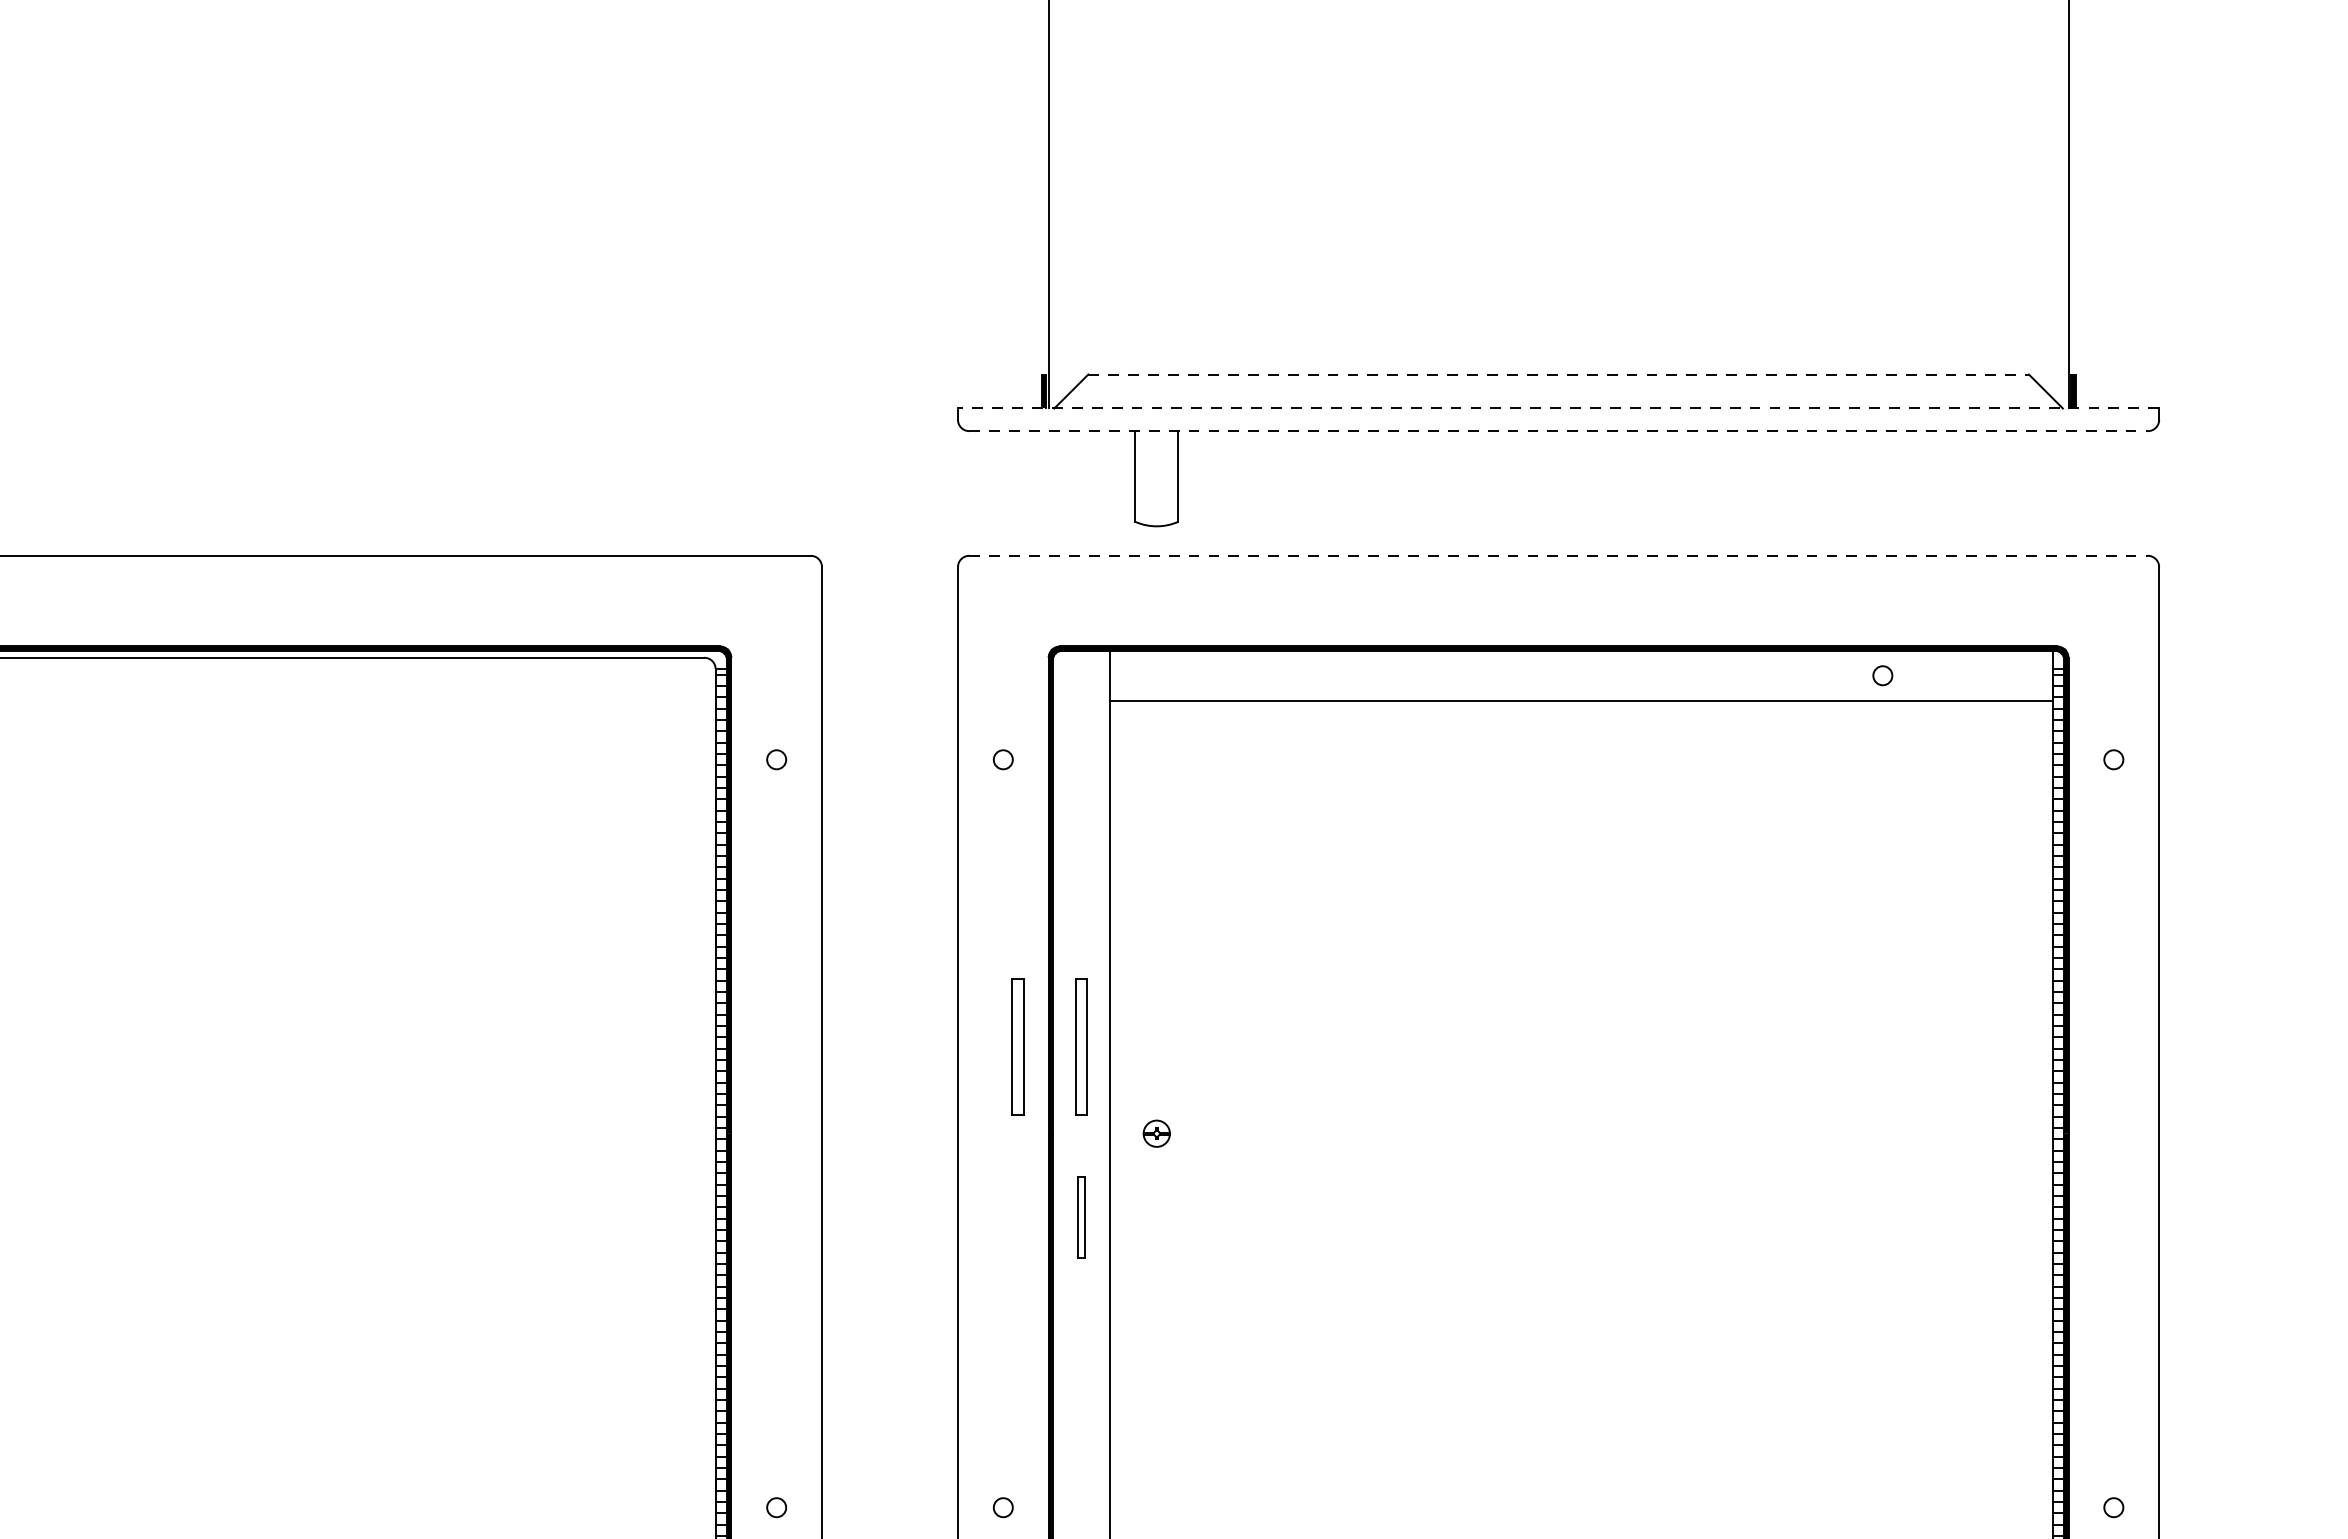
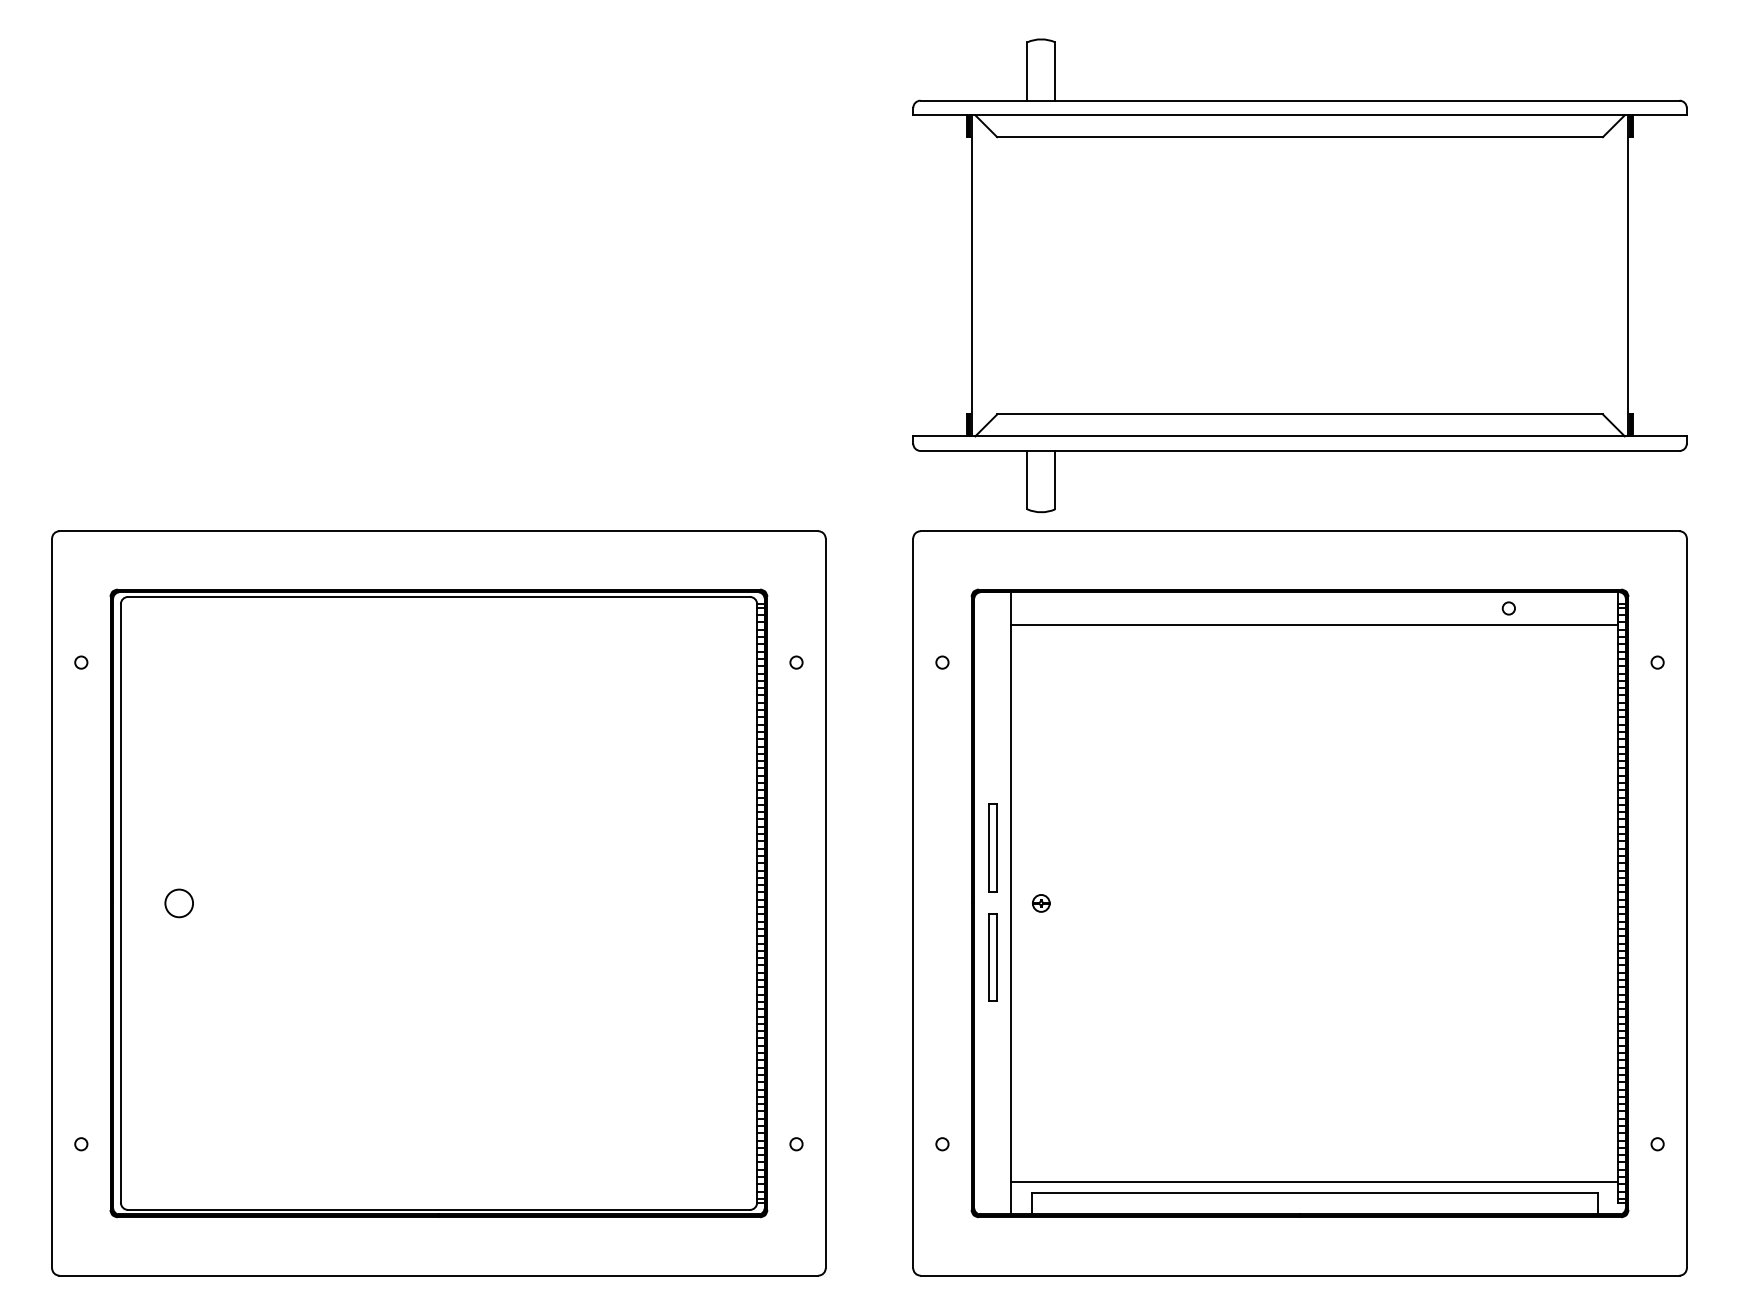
line: (1559, 374) -> (1300, 414), dashed -> solid
line: (1559, 408) -> (1300, 436), dashed -> solid
line: (1559, 430) -> (1300, 450), dashed -> solid
line: (1559, 556) -> (1300, 531), dashed -> solid
part: (1017, 1046) -> (951, 847), removed
part: (1081, 1217) -> (992, 957), size x1.67

